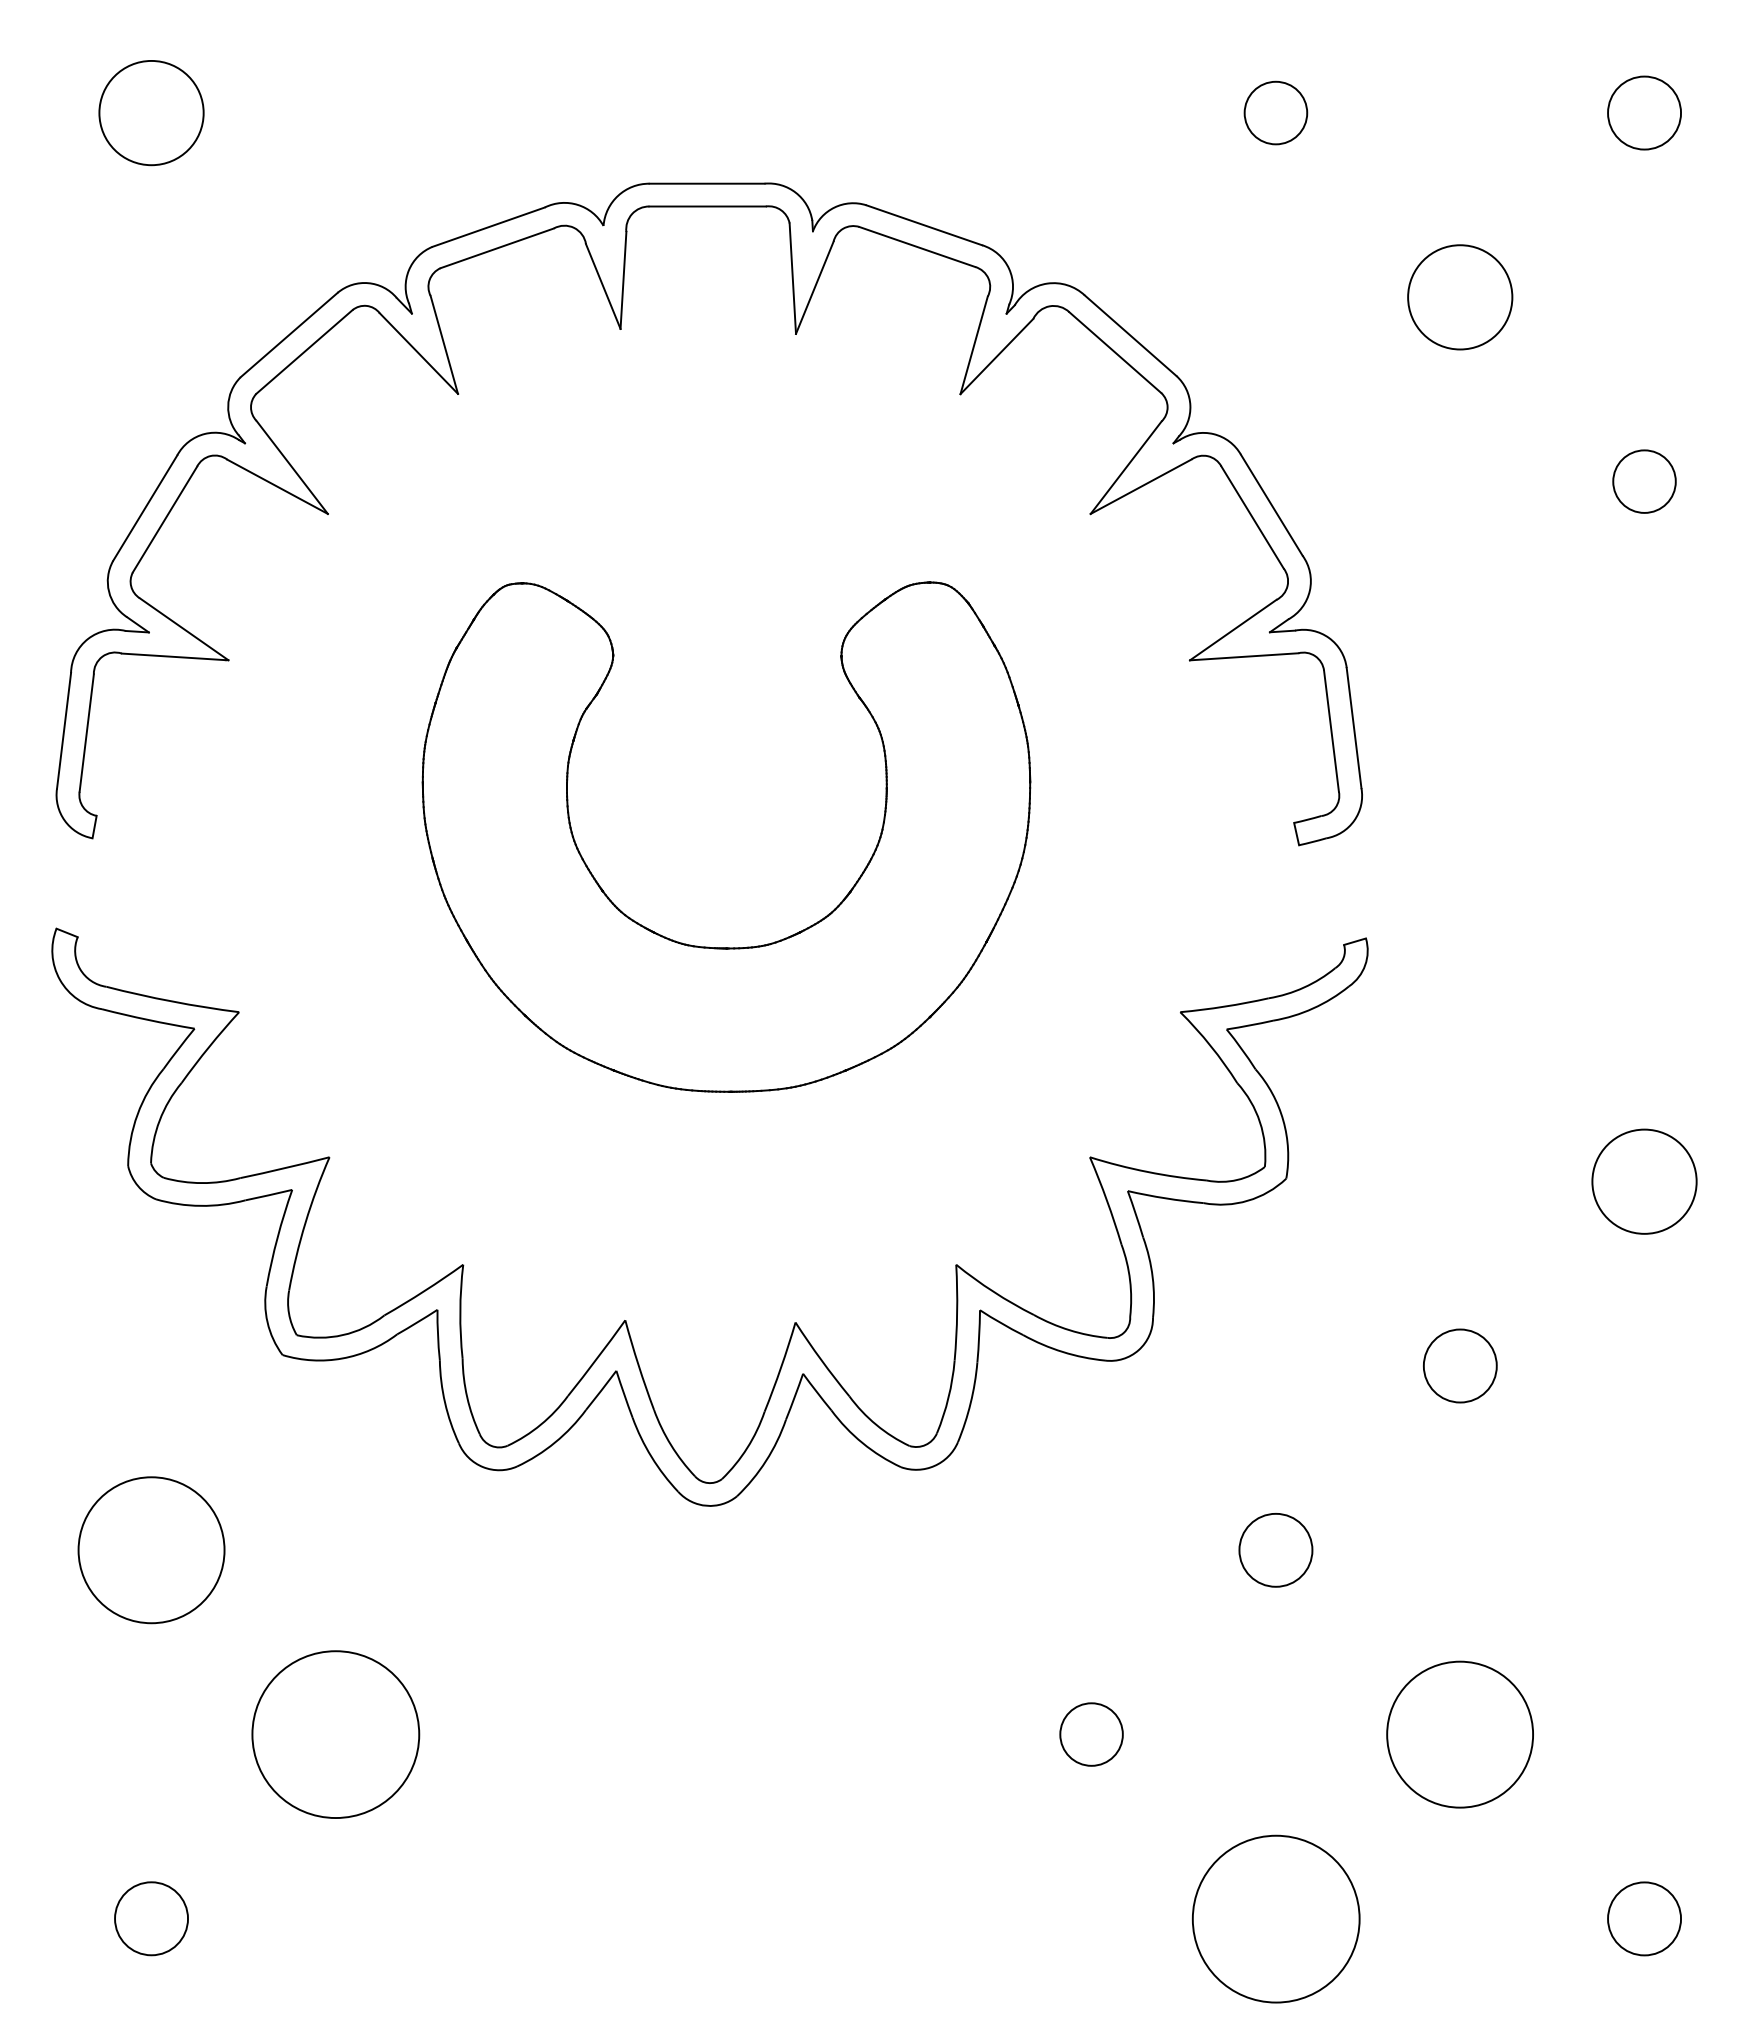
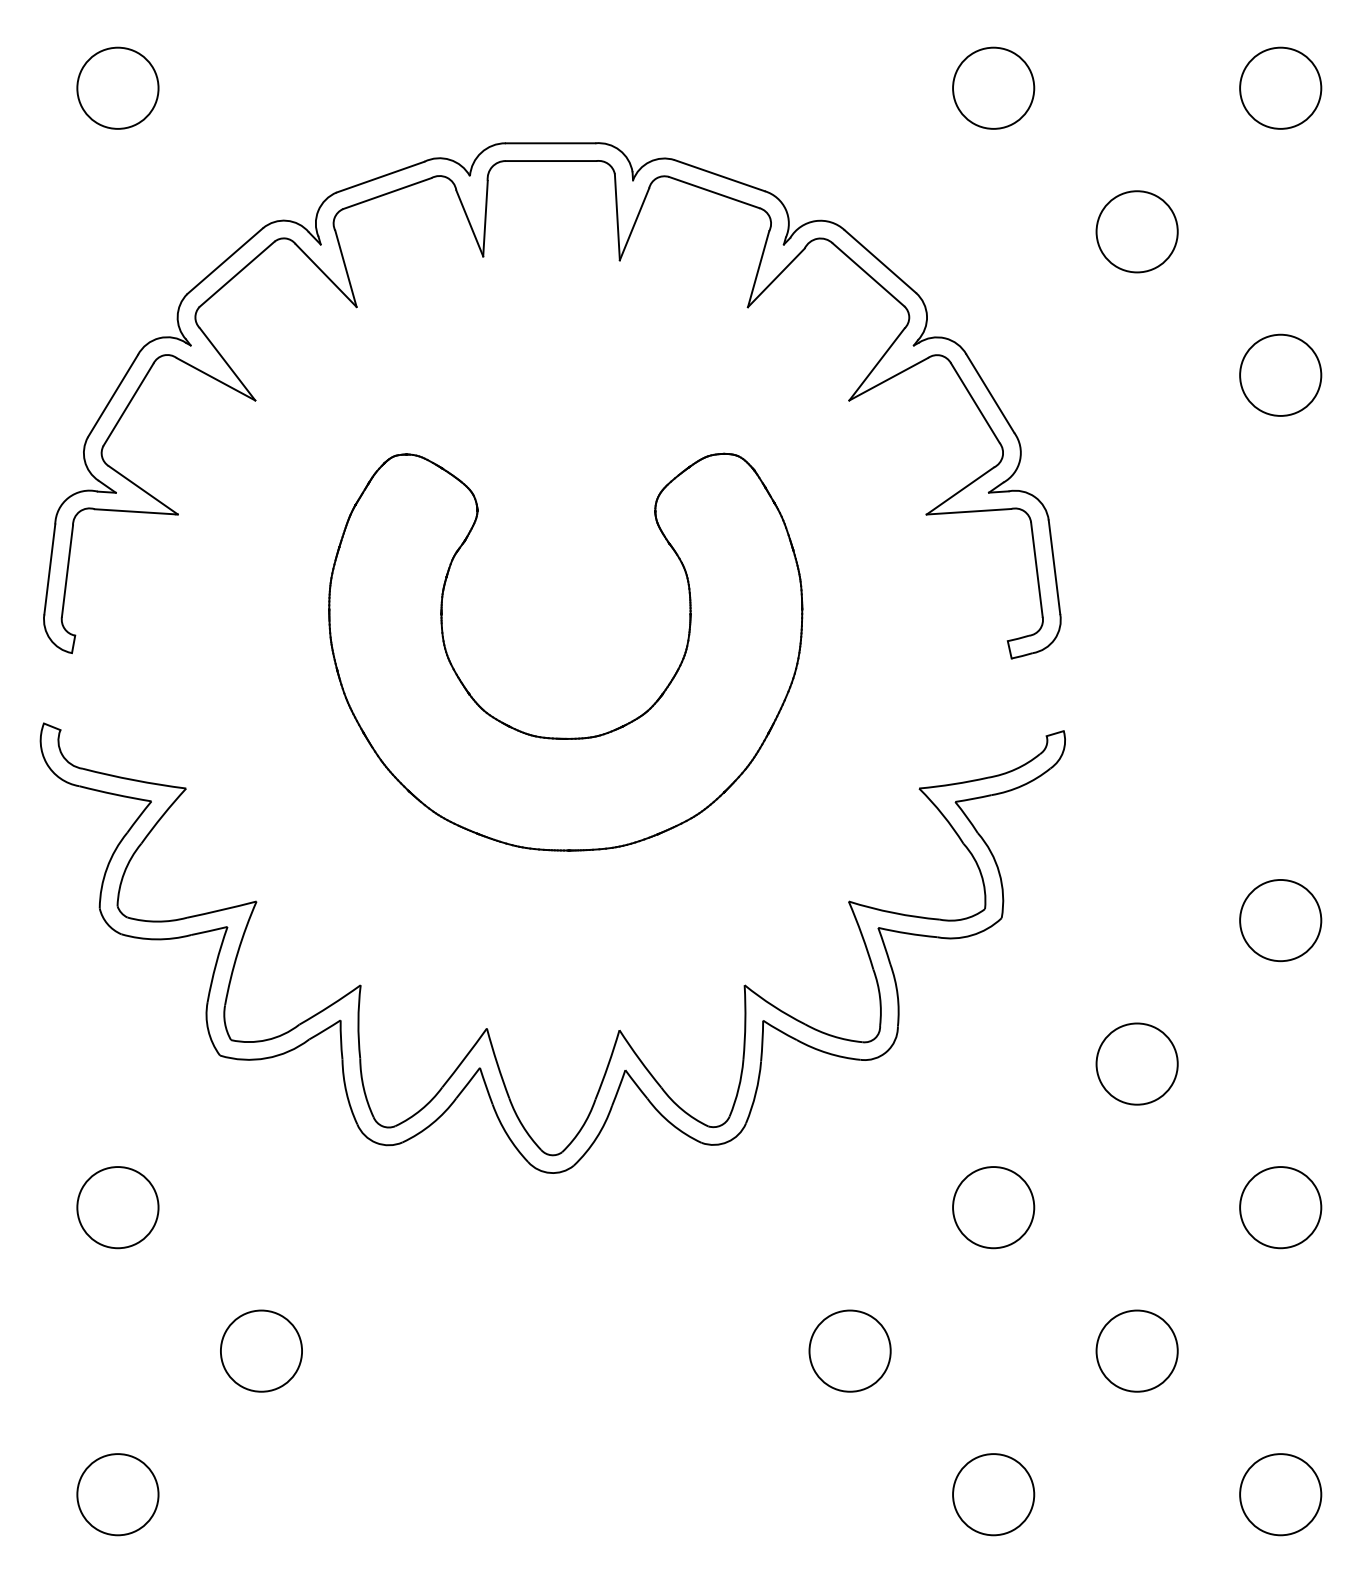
circle: (1275, 112) -> (993, 87), size x1.67
circle: (1644, 112) -> (1280, 87), size x1.43
circle: (1644, 481) -> (1280, 375), size x1.67
circle: (1460, 1365) -> (1137, 1063), size x1.43
circle: (151, 1550) -> (117, 1207), size x0.71
circle: (1275, 1550) -> (993, 1207), size x1.43
circle: (1644, 1550) -> (1280, 1207), added
circle: (335, 1734) -> (261, 1351), size x0.62
circle: (1091, 1734) -> (849, 1351), size x1.67
circle: (1460, 1734) -> (1137, 1351), size x0.71
circle: (151, 1918) -> (117, 1494), size x1.43
circle: (1275, 1918) -> (993, 1494), size x0.62
circle: (1644, 1918) -> (1280, 1494), size x1.43

